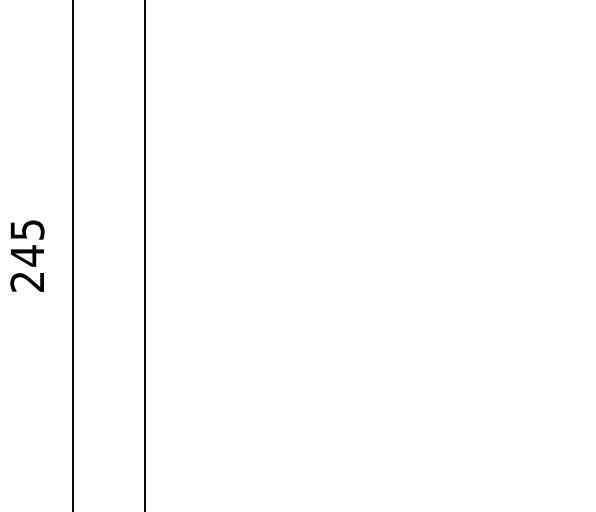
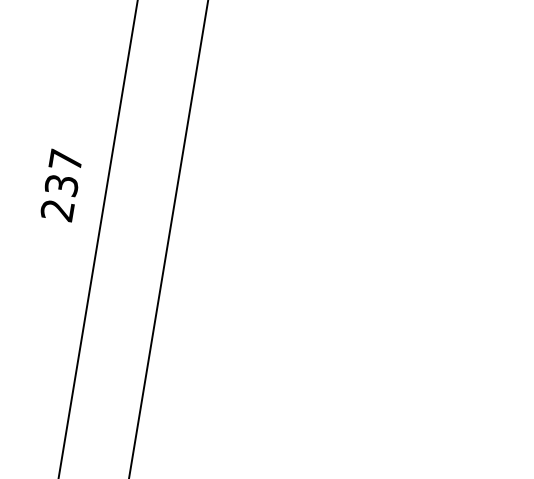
text: (27, 243) -> (63, 173), 245 -> 237

